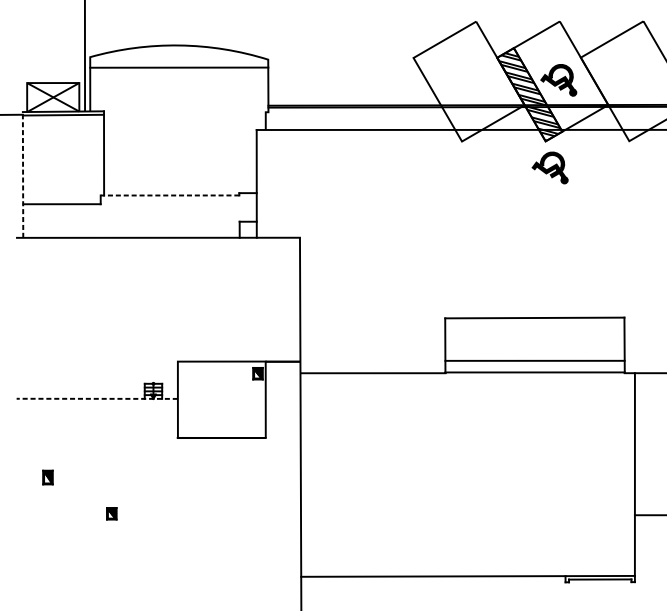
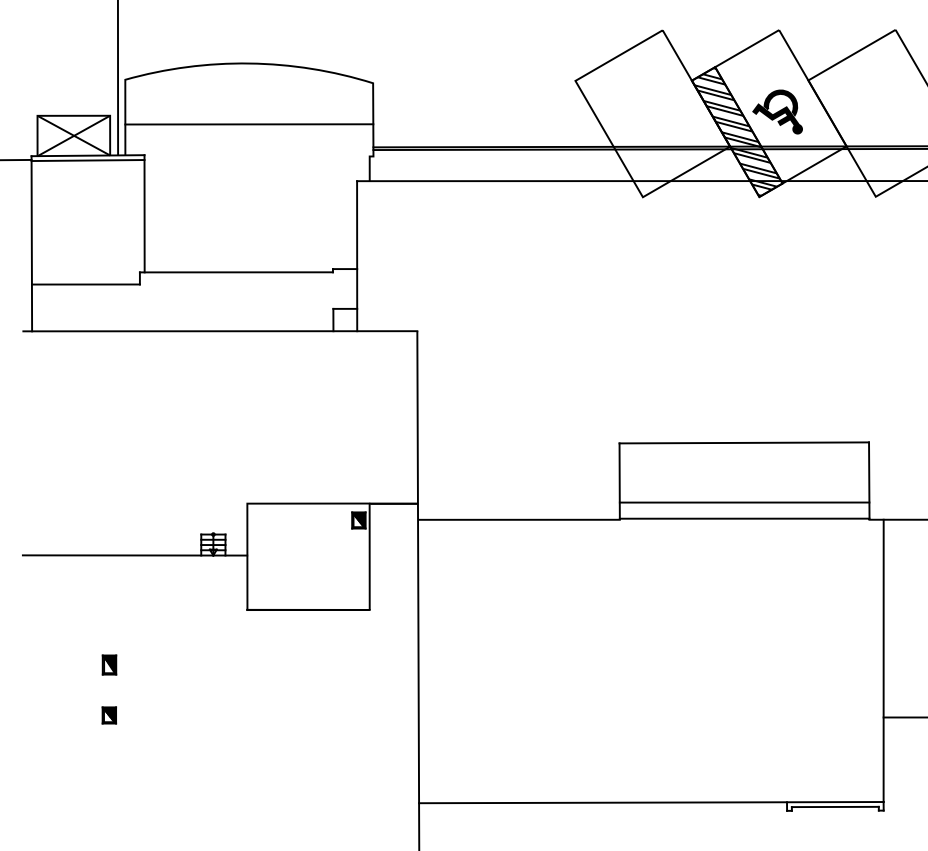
line: (179, 67) -> (249, 124), moved
part: (550, 167) -> (765, 233), removed
line: (22, 174) -> (31, 243), dashed -> solid
line: (170, 195) -> (236, 272), dashed -> solid
line: (96, 398) -> (134, 555), dashed -> solid
part: (47, 477) -> (109, 664), moved
part: (111, 513) -> (109, 715), moved

